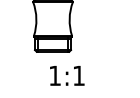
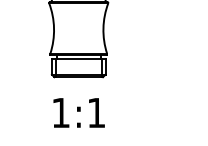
text: (67, 75) -> (79, 112), moved

